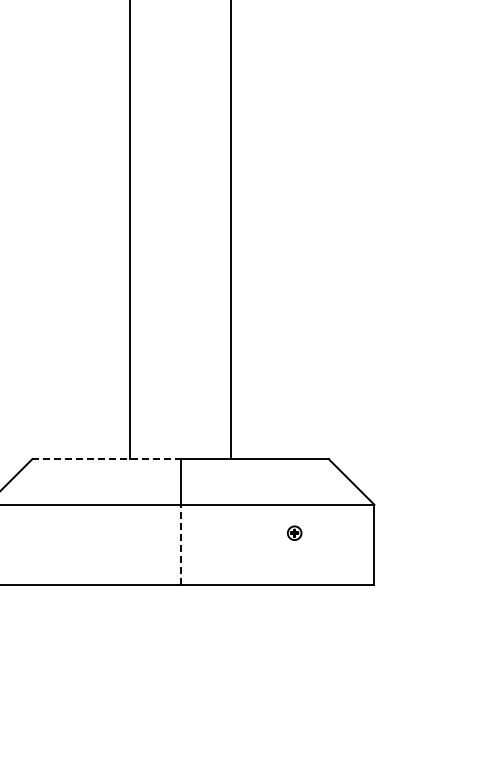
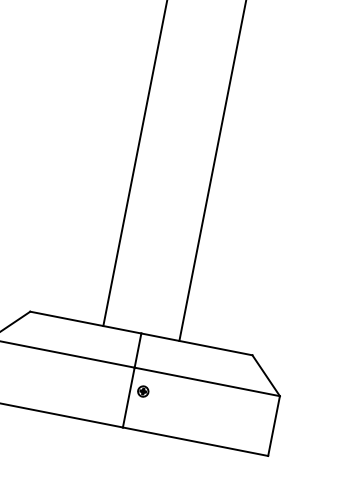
line: (106, 459) -> (85, 322), dashed -> solid
part: (294, 532) -> (143, 390), moved
line: (180, 544) -> (128, 397), dashed -> solid

